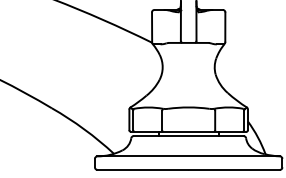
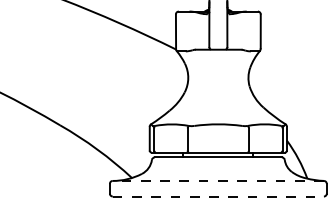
line: (188, 156) -> (218, 181), solid -> dashed
line: (189, 169) -> (219, 196), solid -> dashed

